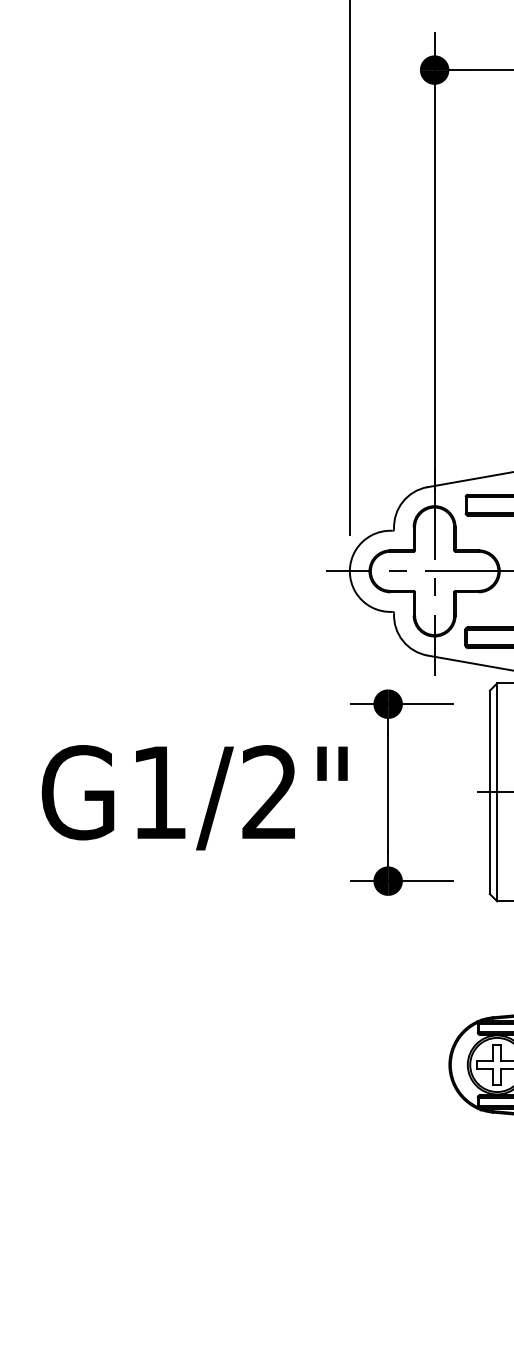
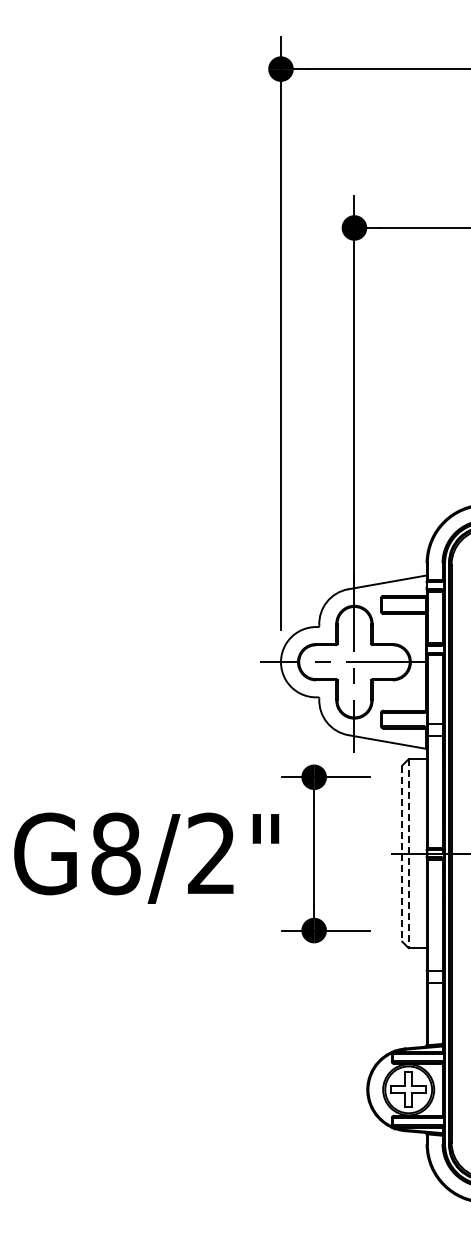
text: (158, 792) -> (115, 853), G1/2" -> G8/2"
line: (490, 793) -> (402, 854), solid -> dashed
line: (497, 793) -> (408, 854), solid -> dashed

